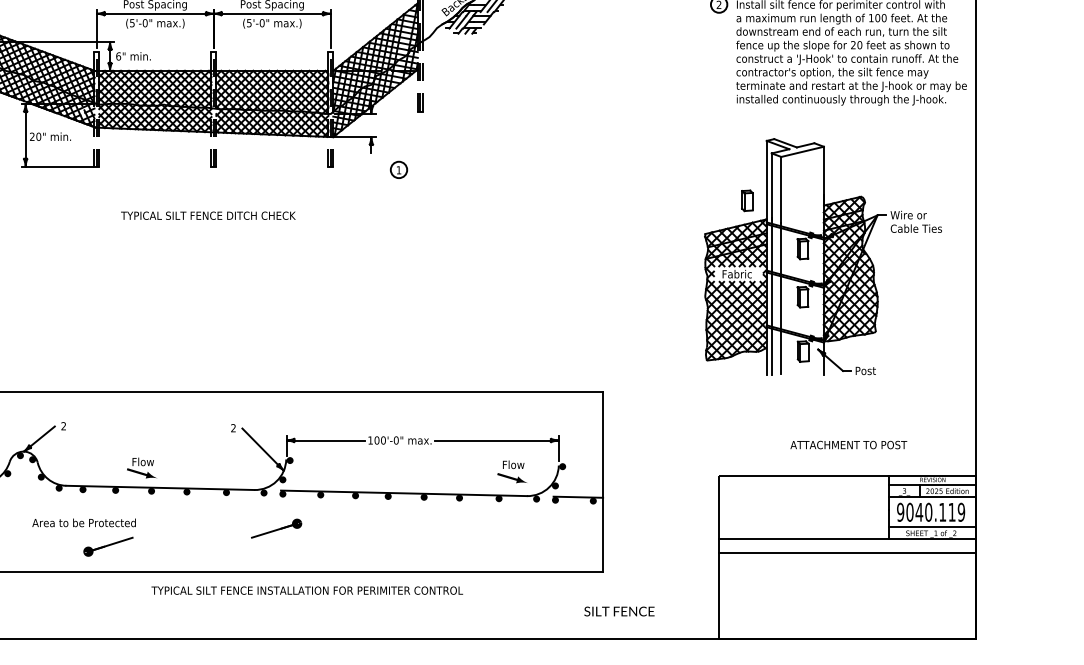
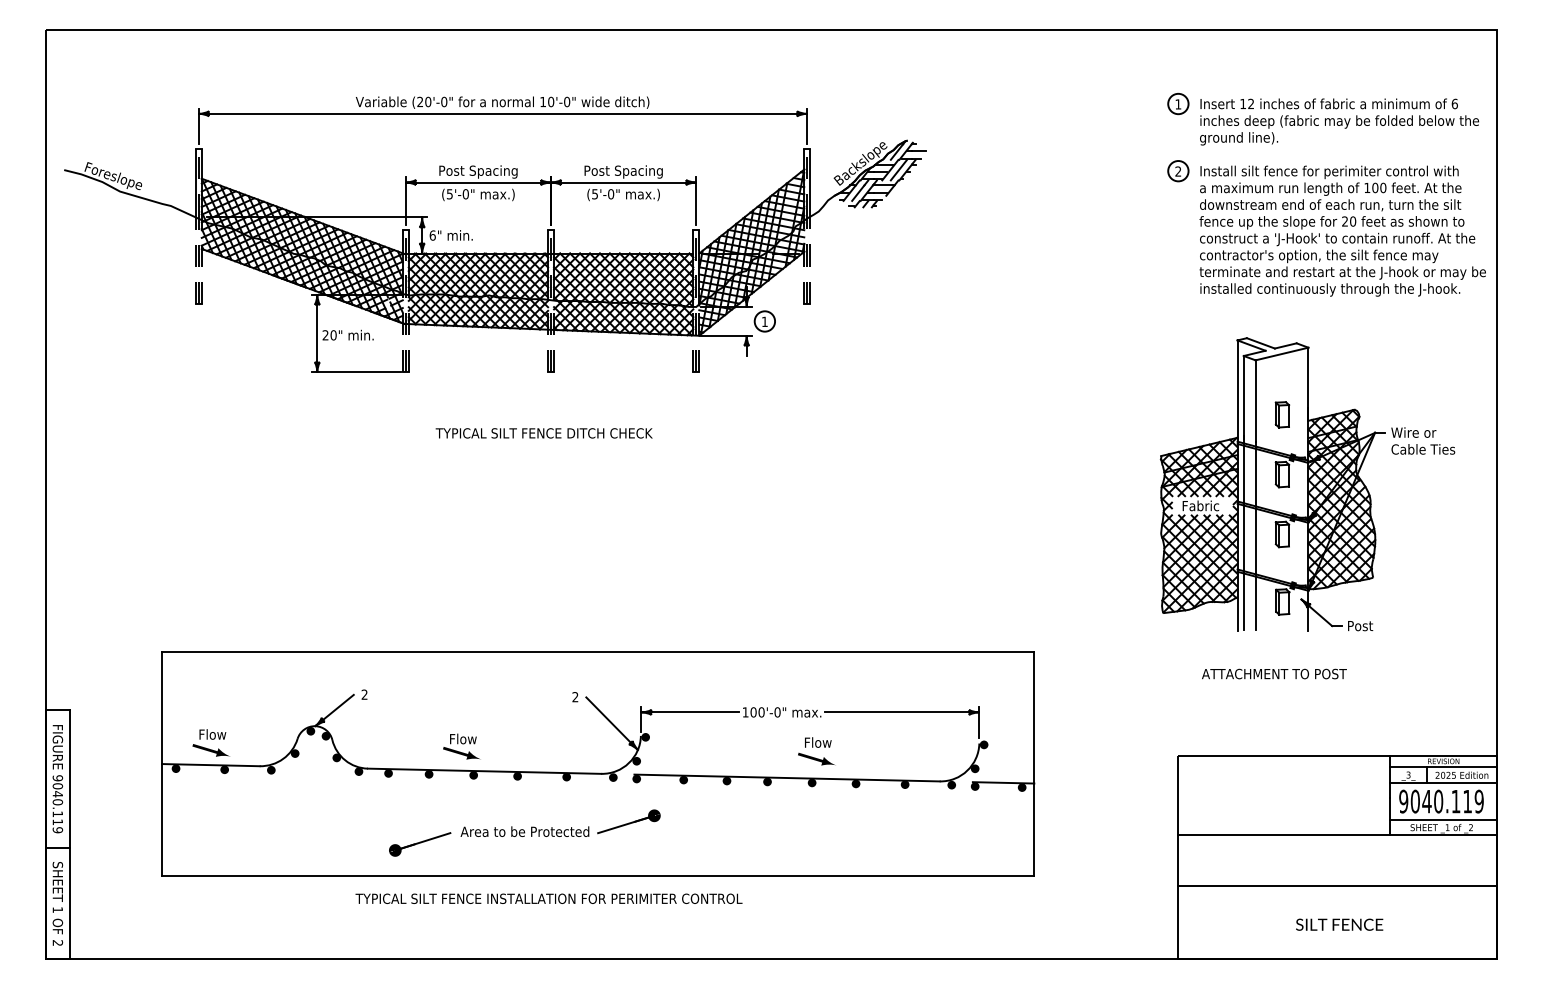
part: (398, 169) -> (764, 321), moved
part: (747, 200) -> (1282, 414), moved
text: (848, 444) -> (1274, 673), moved
text: (512, 471) -> (816, 751), moved
text: (83, 522) -> (524, 831), moved
line: (847, 553) -> (1337, 886), moved
text: (306, 590) -> (548, 898), moved
text: (619, 611) -> (1339, 924), moved

